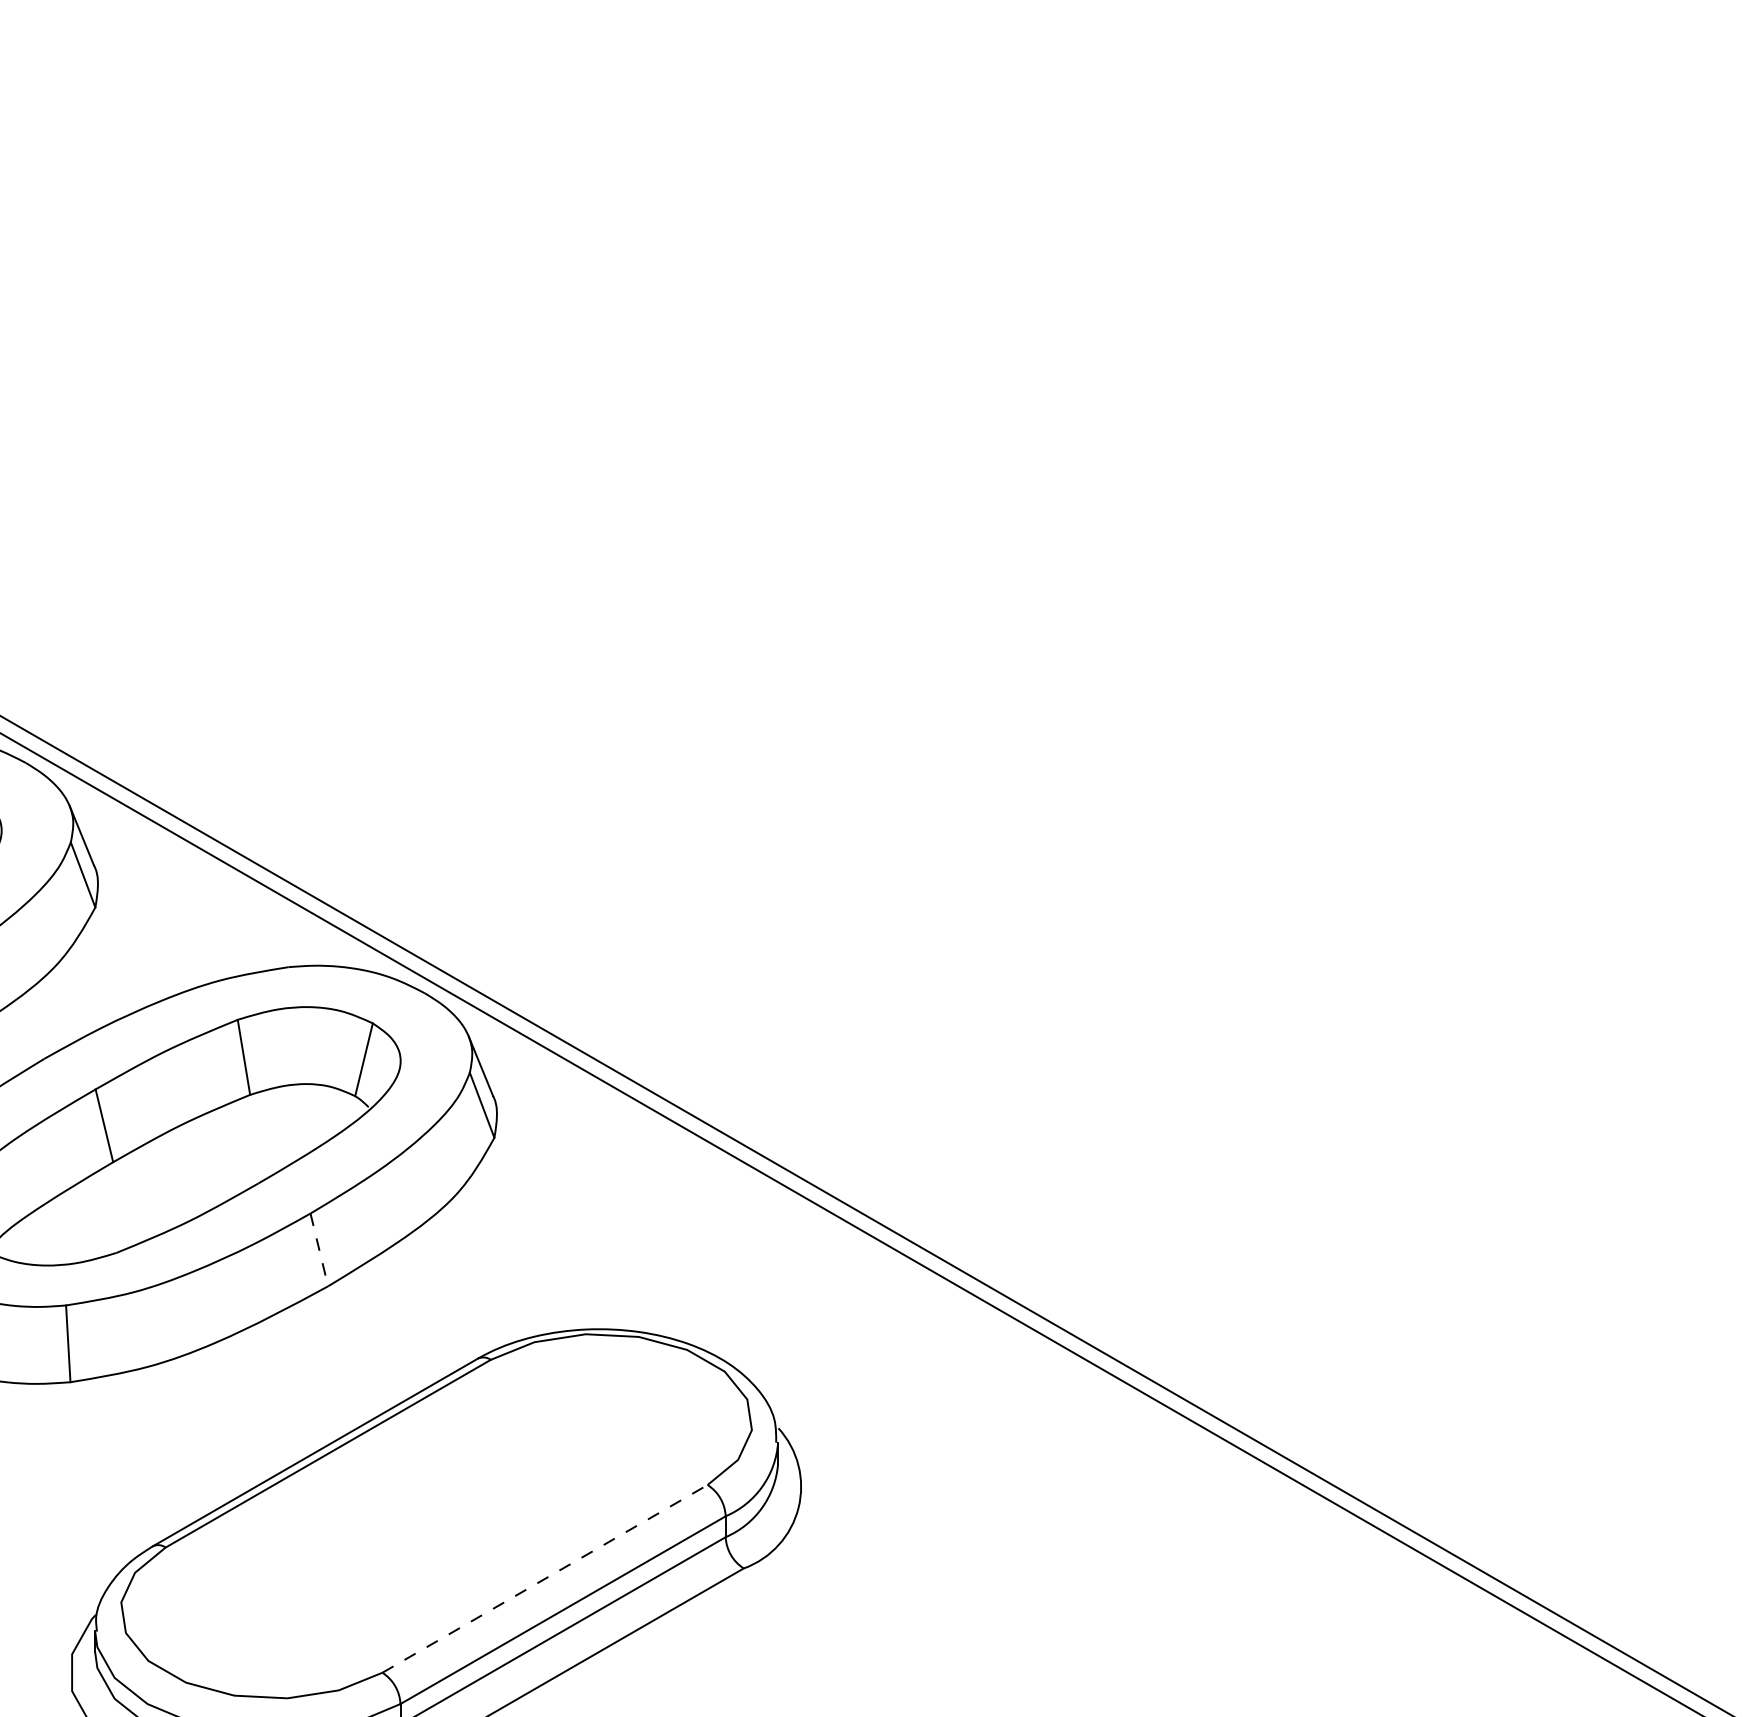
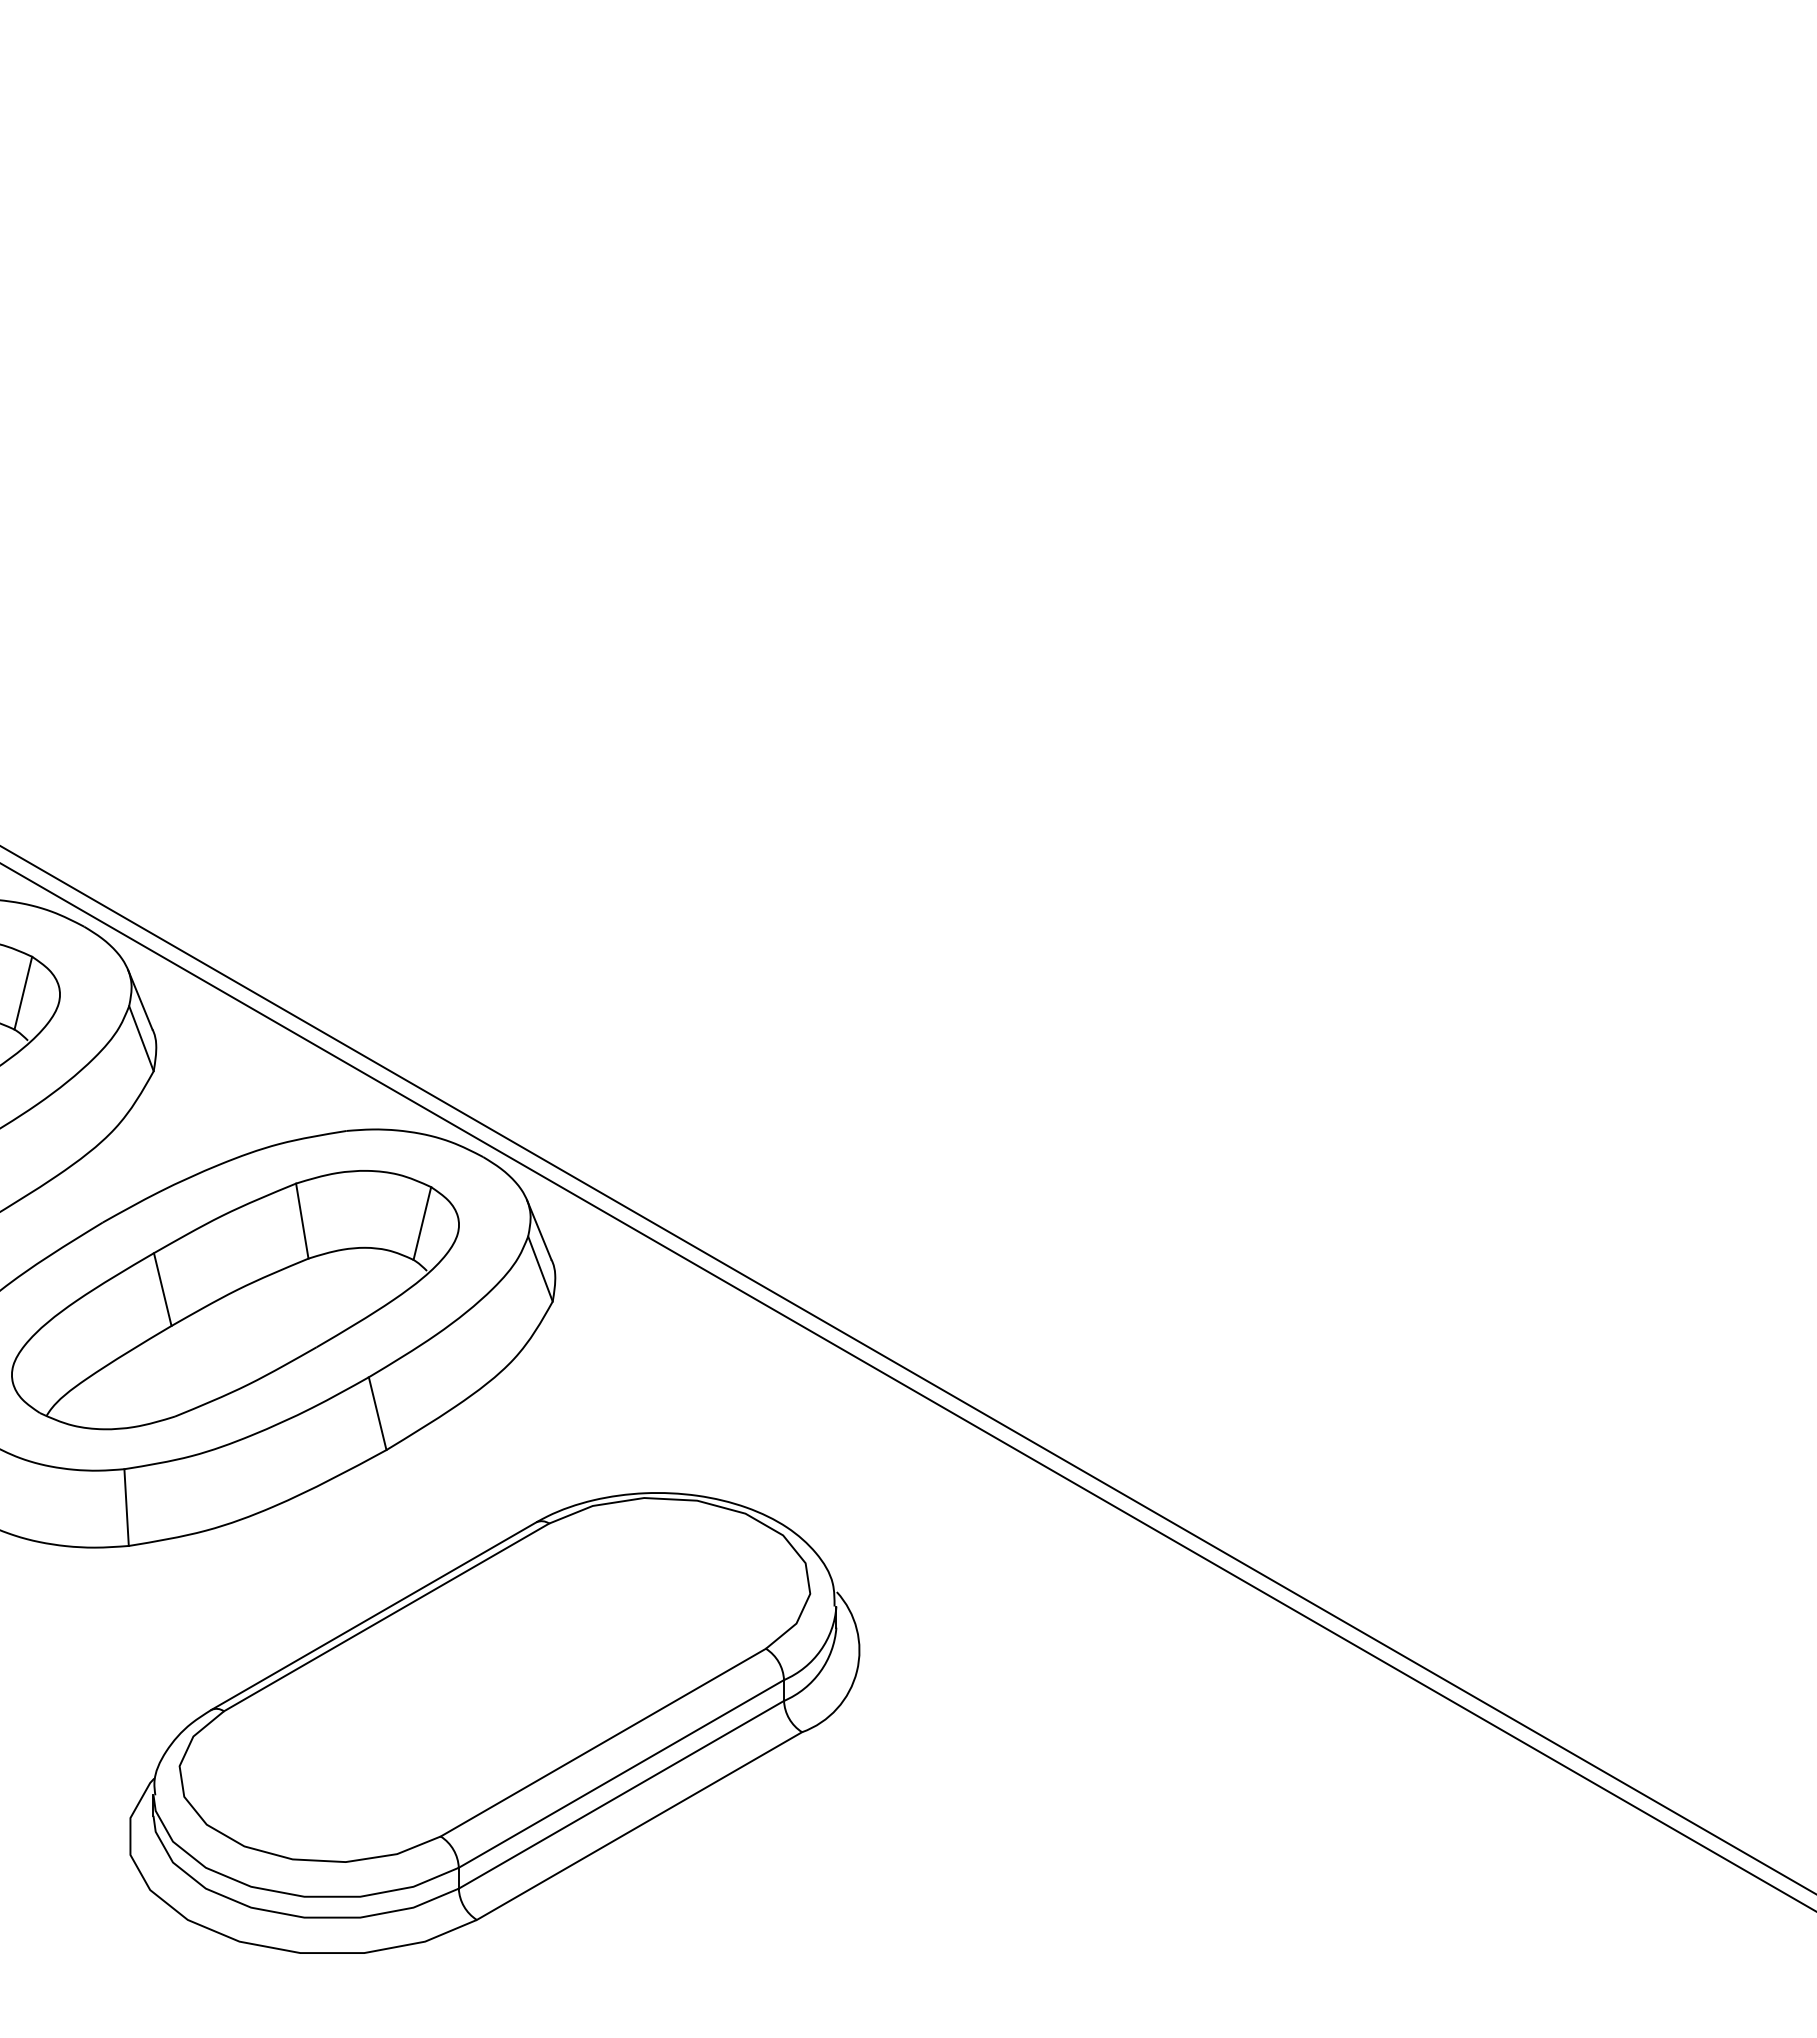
line: (319, 1250) -> (377, 1414), dashed -> solid
line: (545, 1578) -> (603, 1742), dashed -> solid

